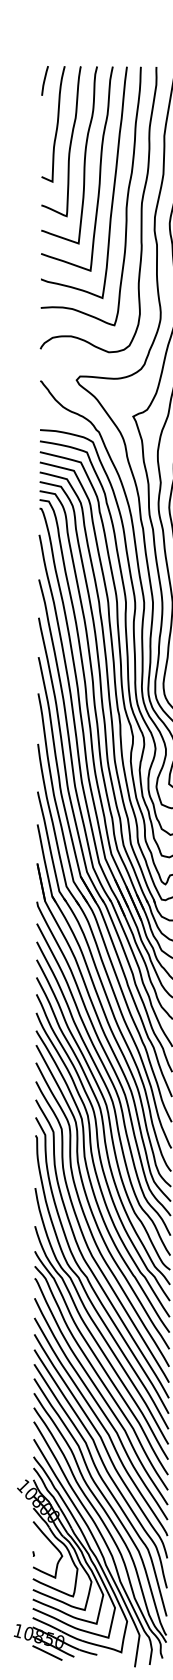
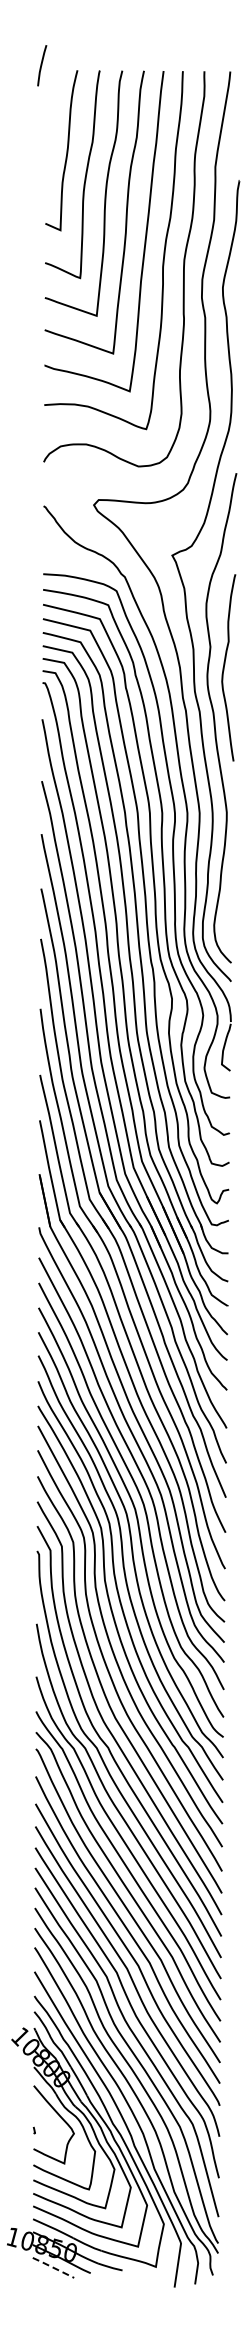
curve: (45, 80) -> (42, 65), moved
line: (46, 1652) -> (52, 2267), solid -> dashed

